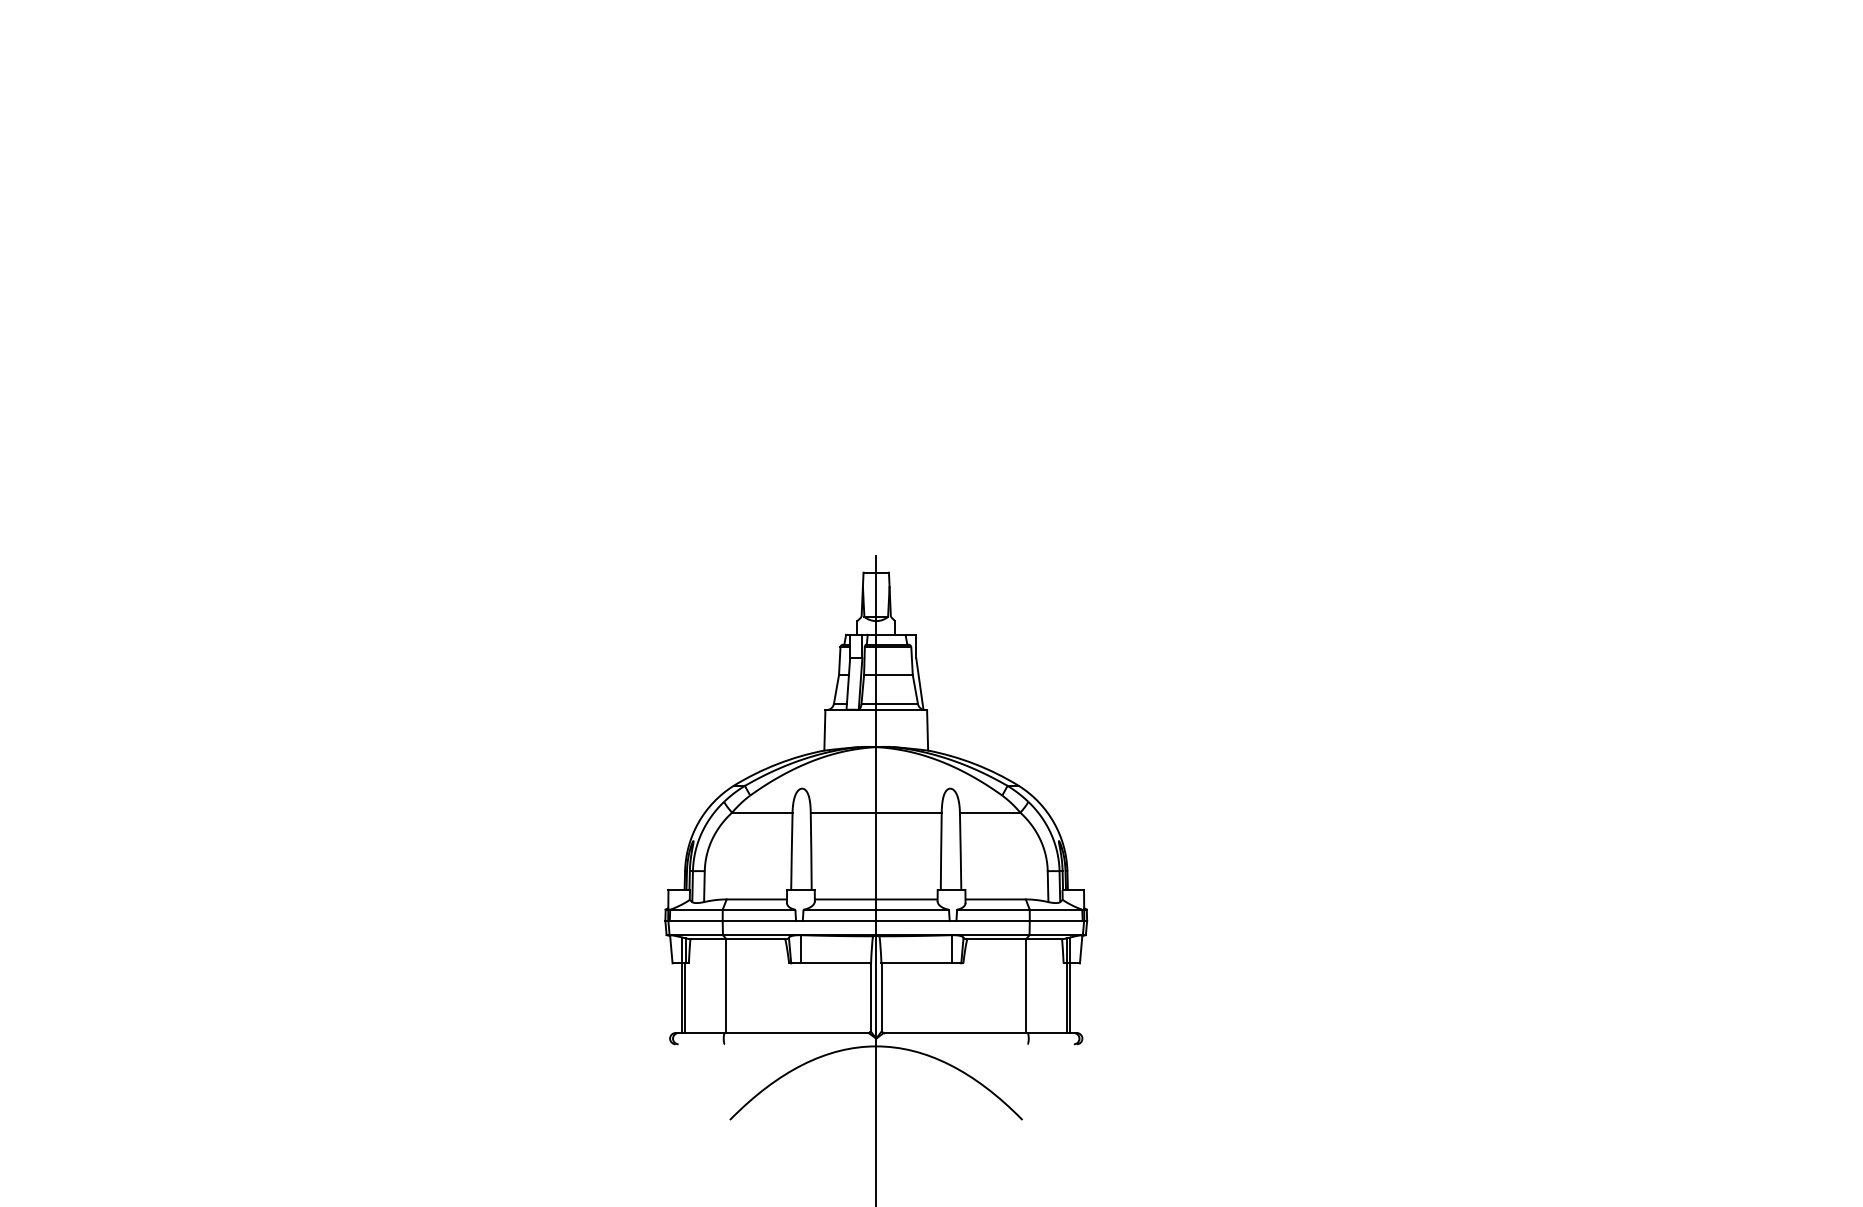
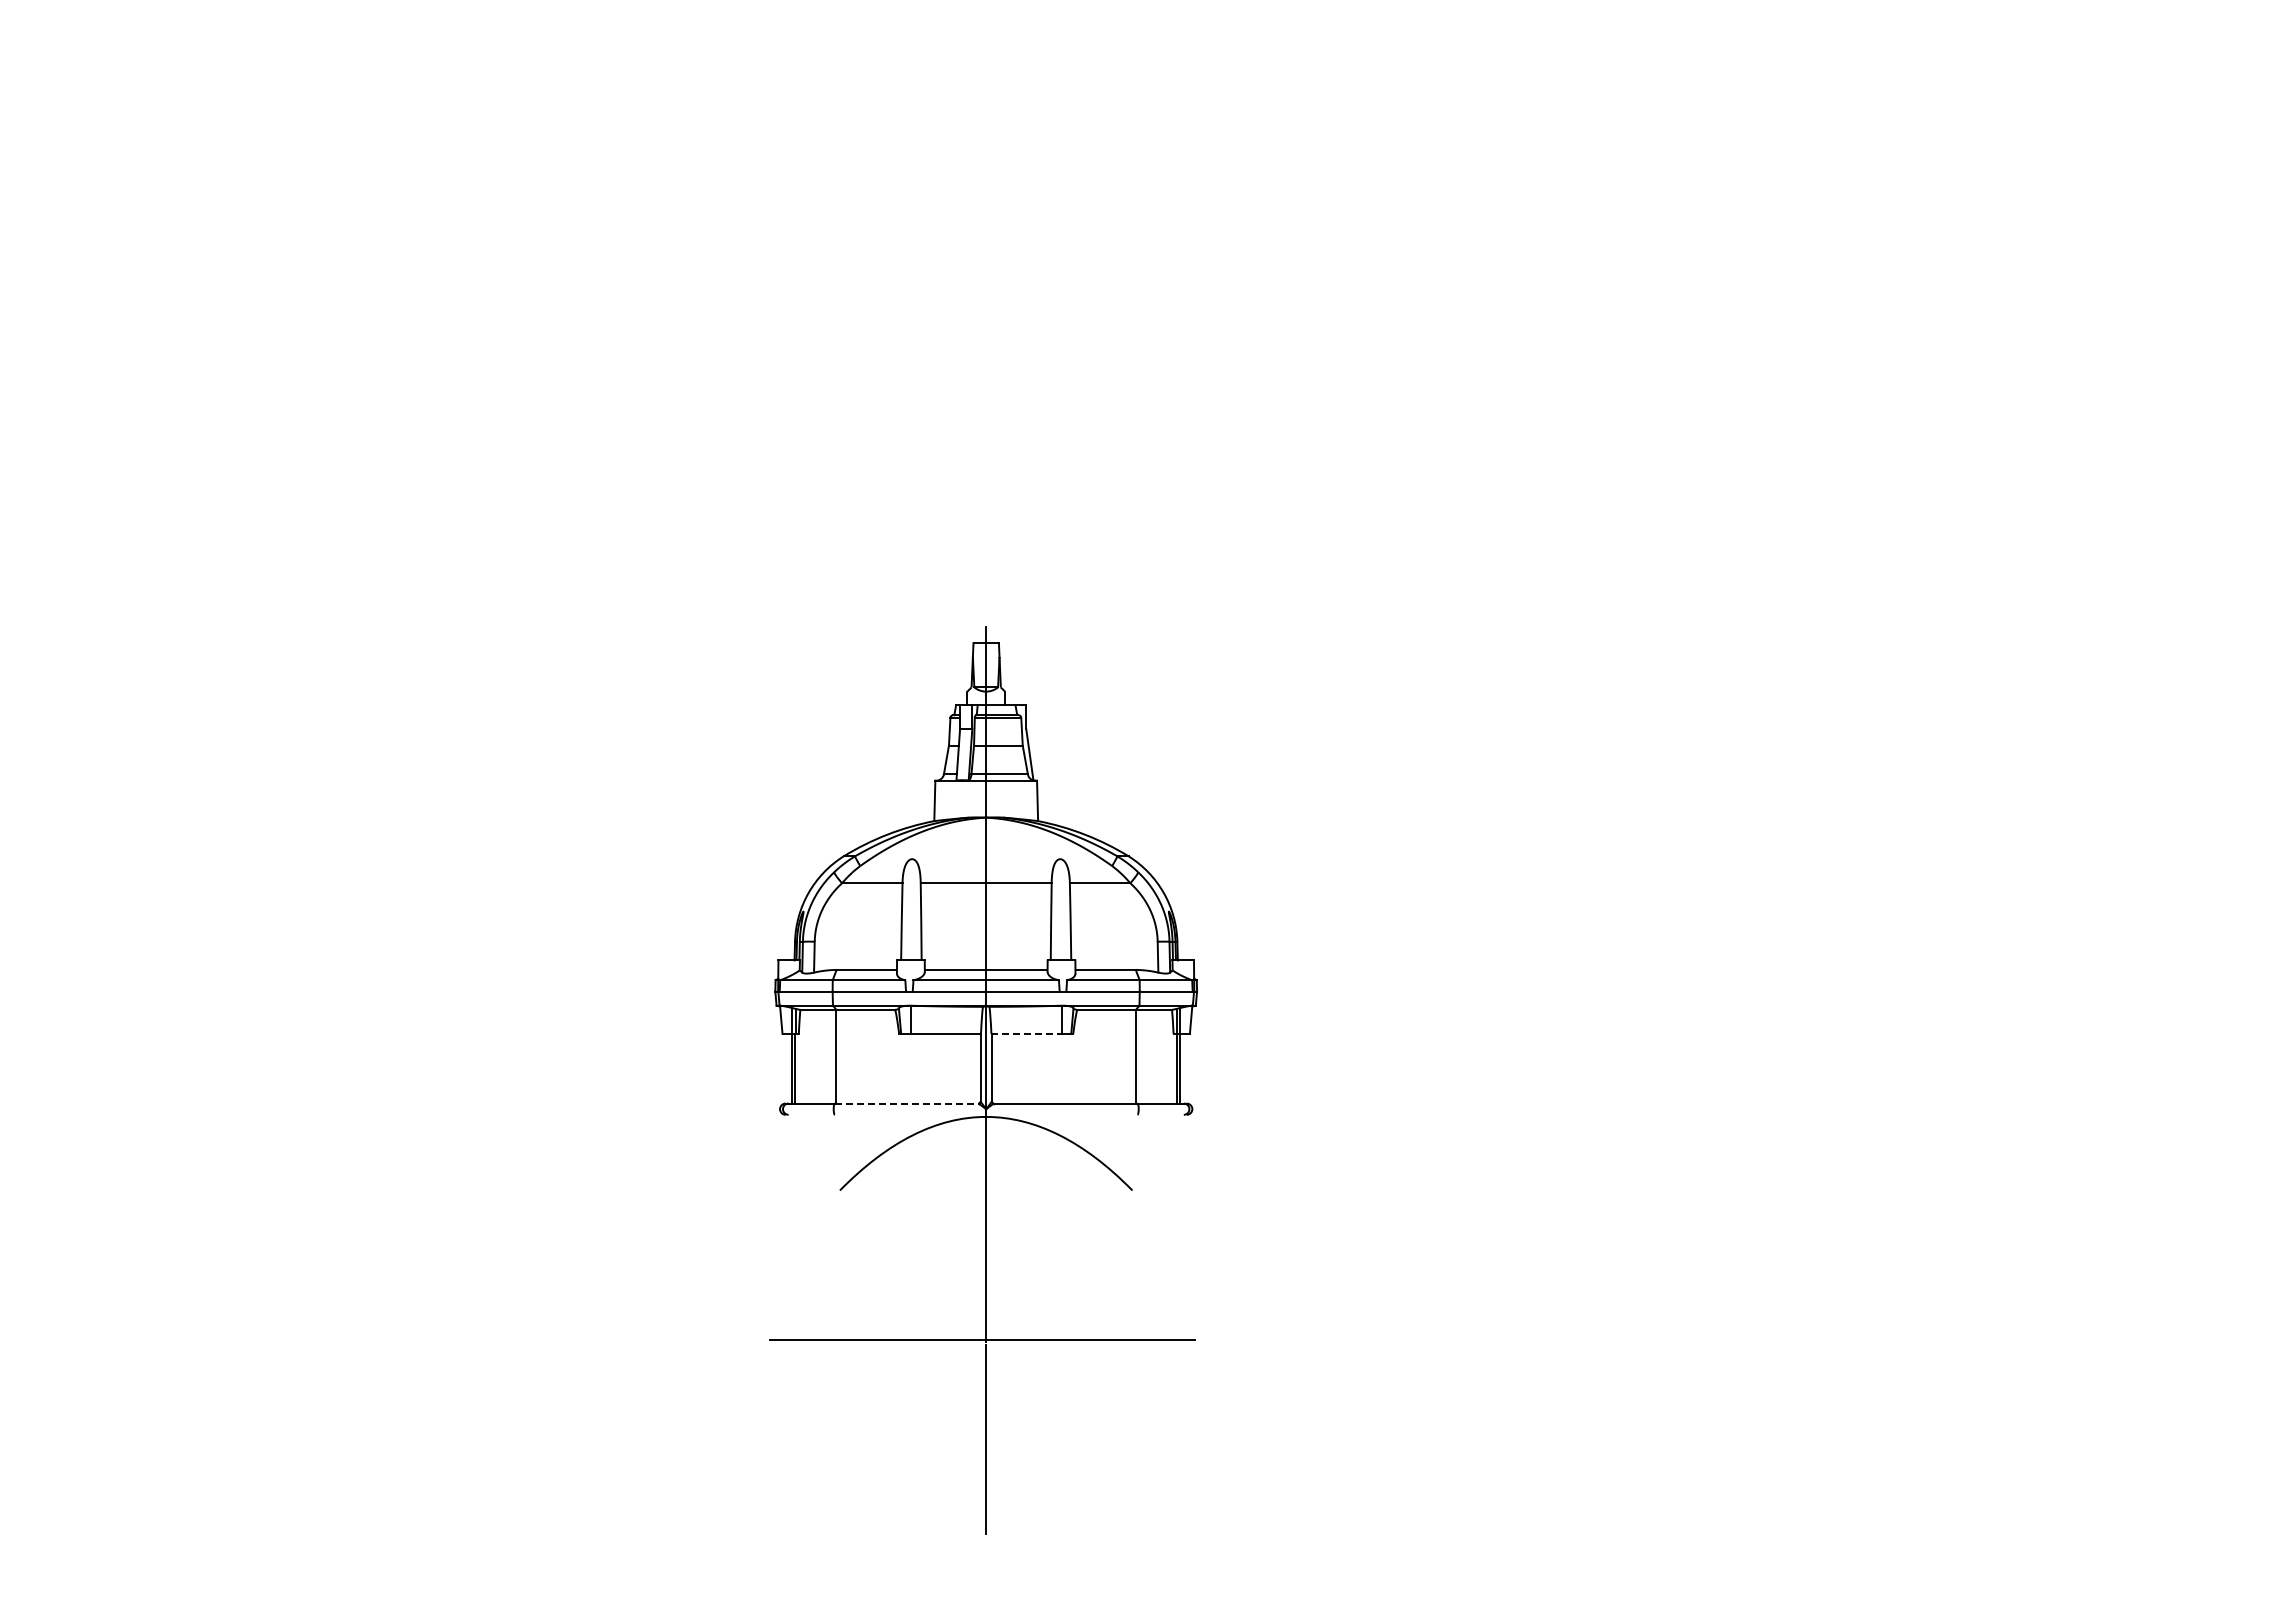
line: (916, 962) -> (1026, 1033), solid -> dashed
line: (796, 1032) -> (906, 1103), solid -> dashed

